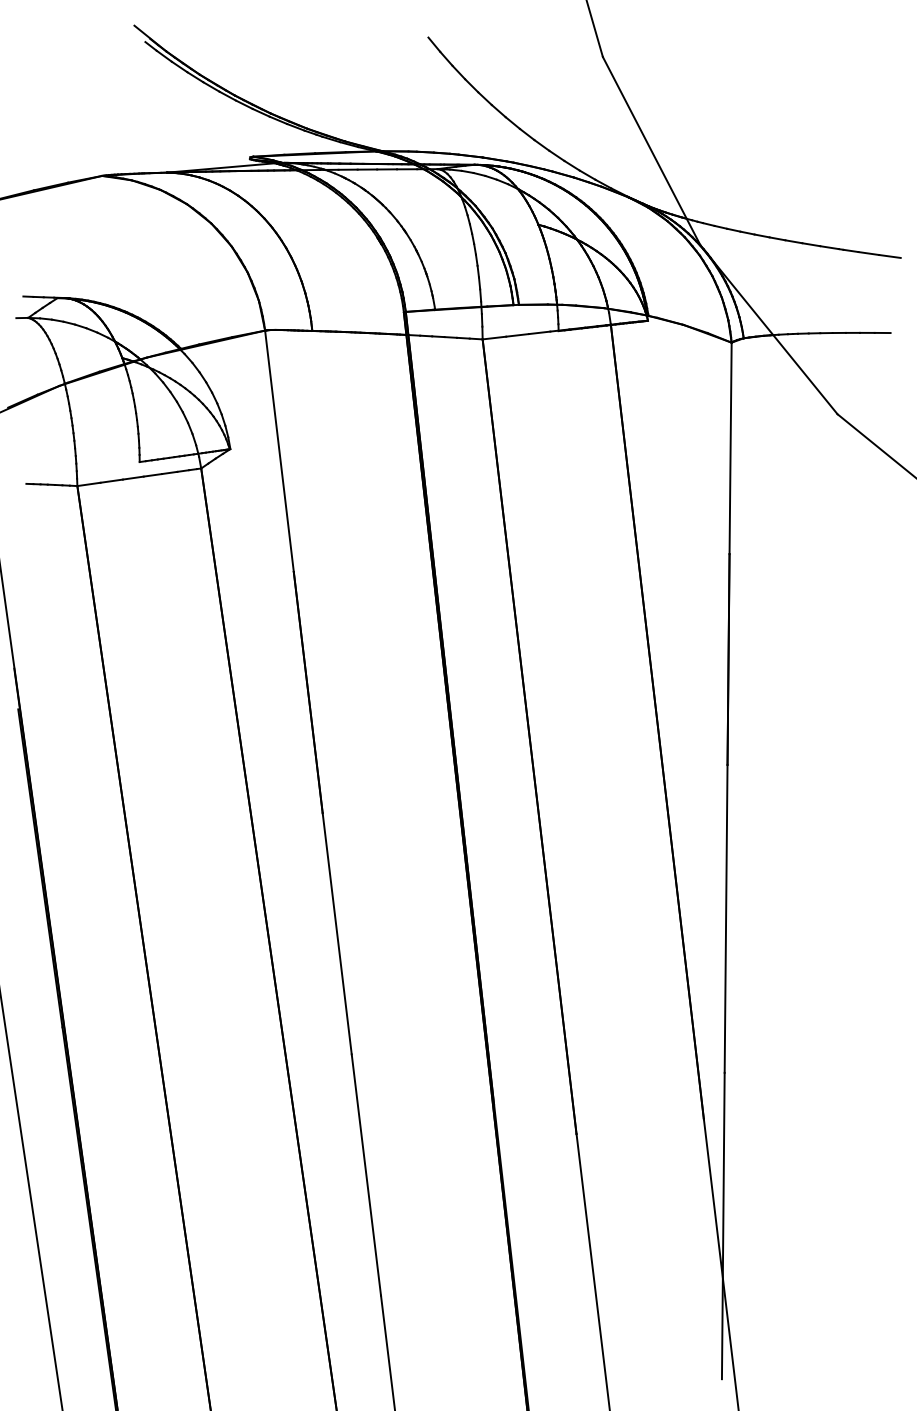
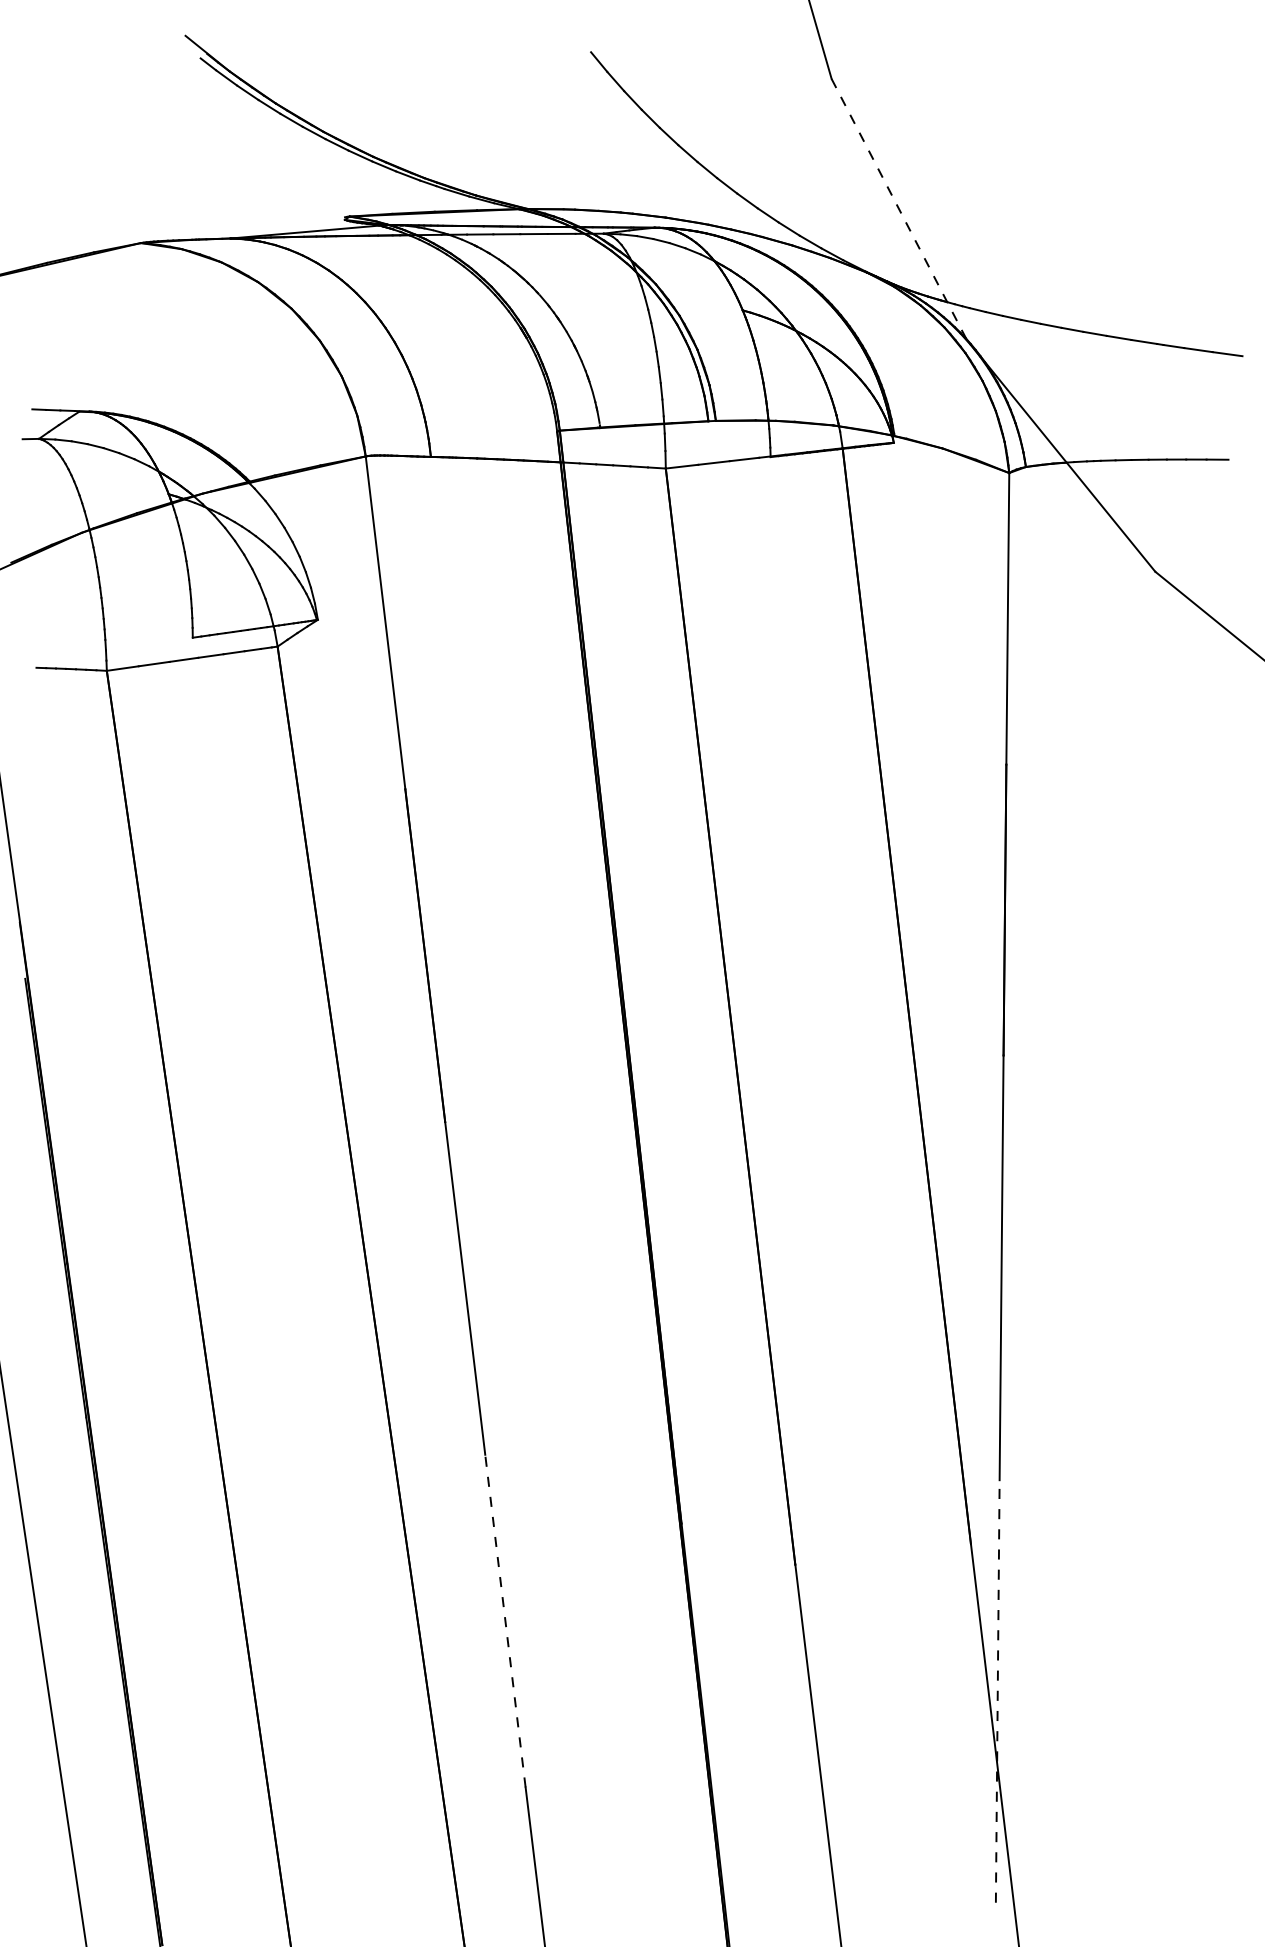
line: (652, 151) -> (899, 209), solid -> dashed
line: (366, 1175) -> (505, 1621), solid -> dashed
line: (723, 1225) -> (997, 1690), solid -> dashed

